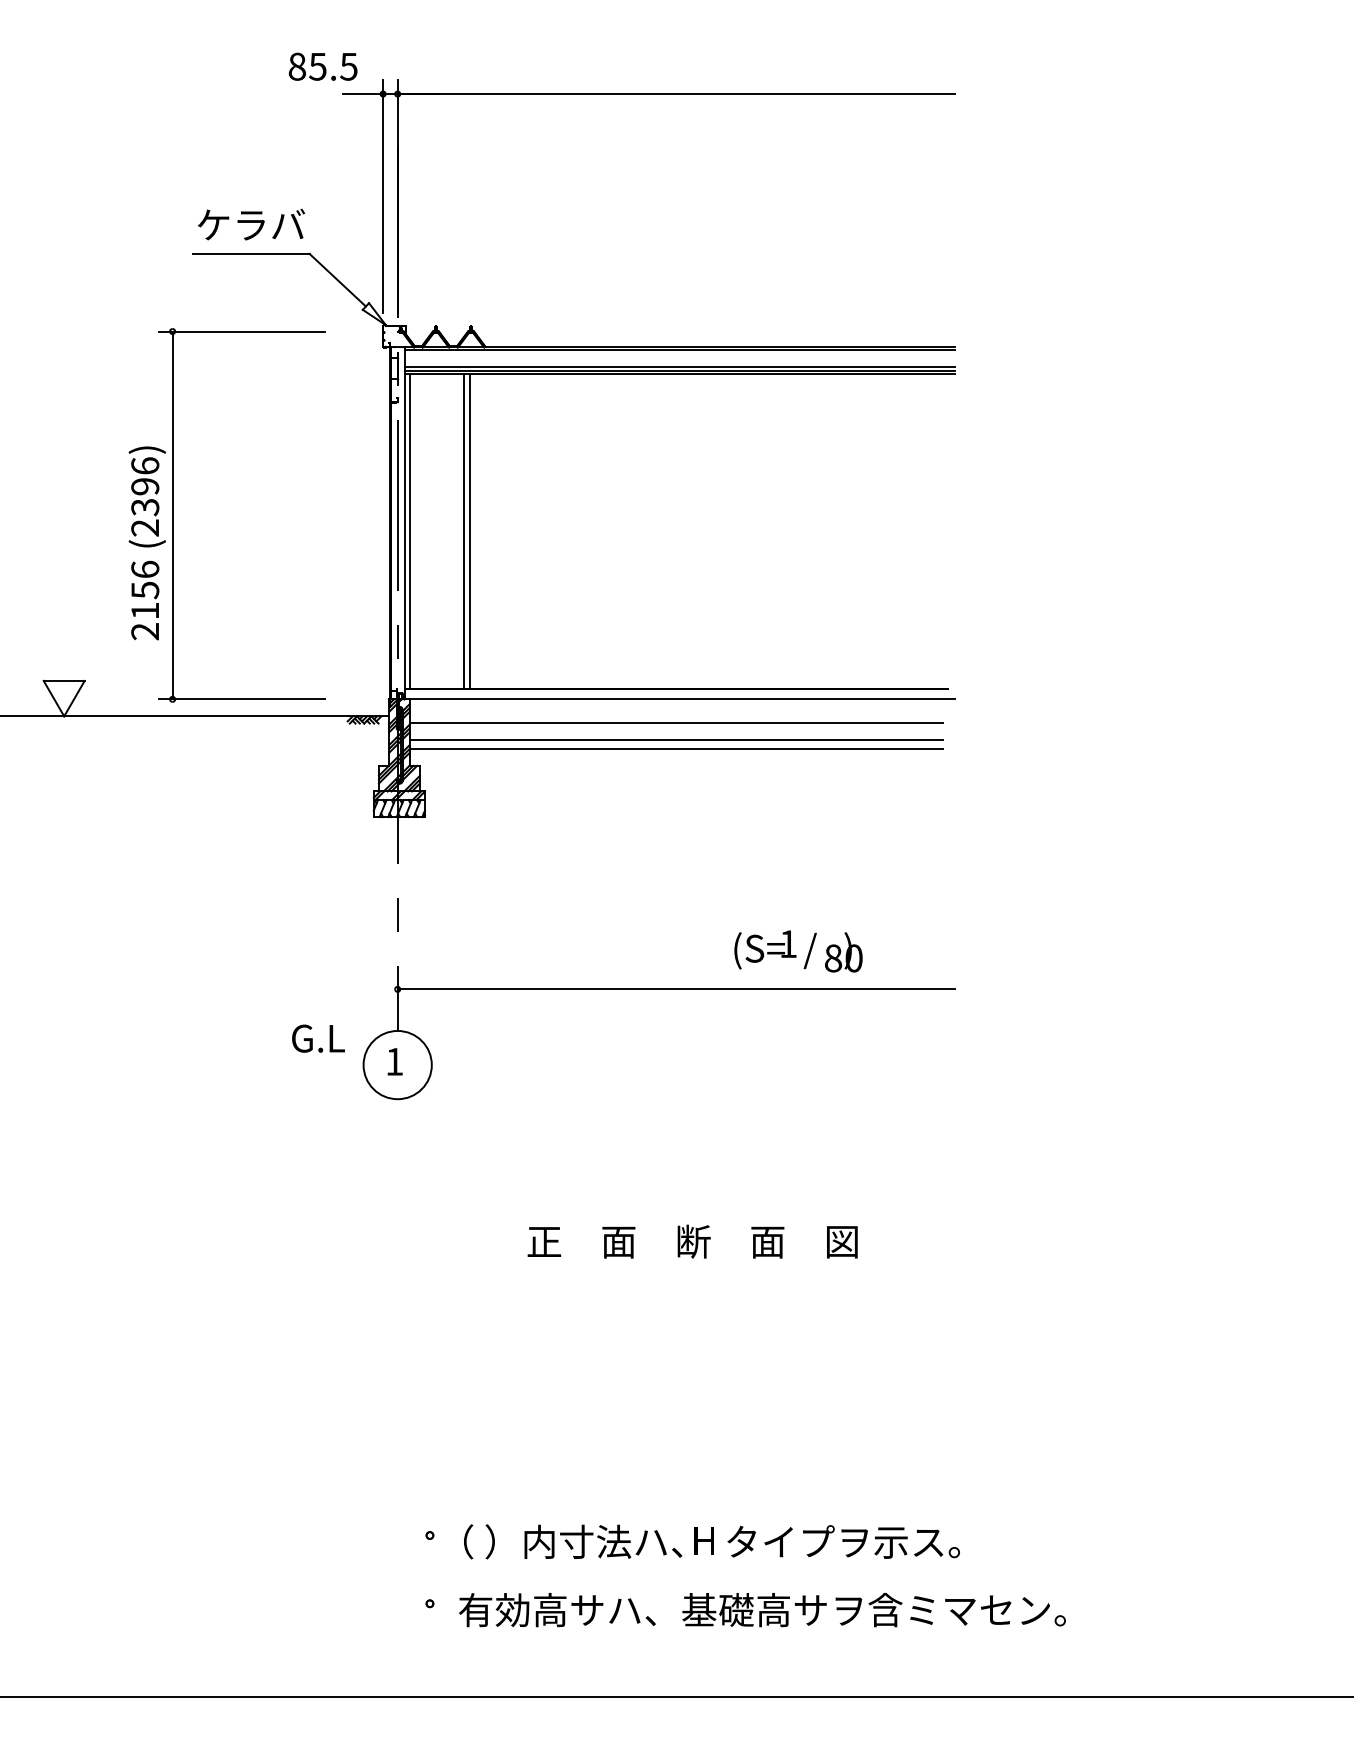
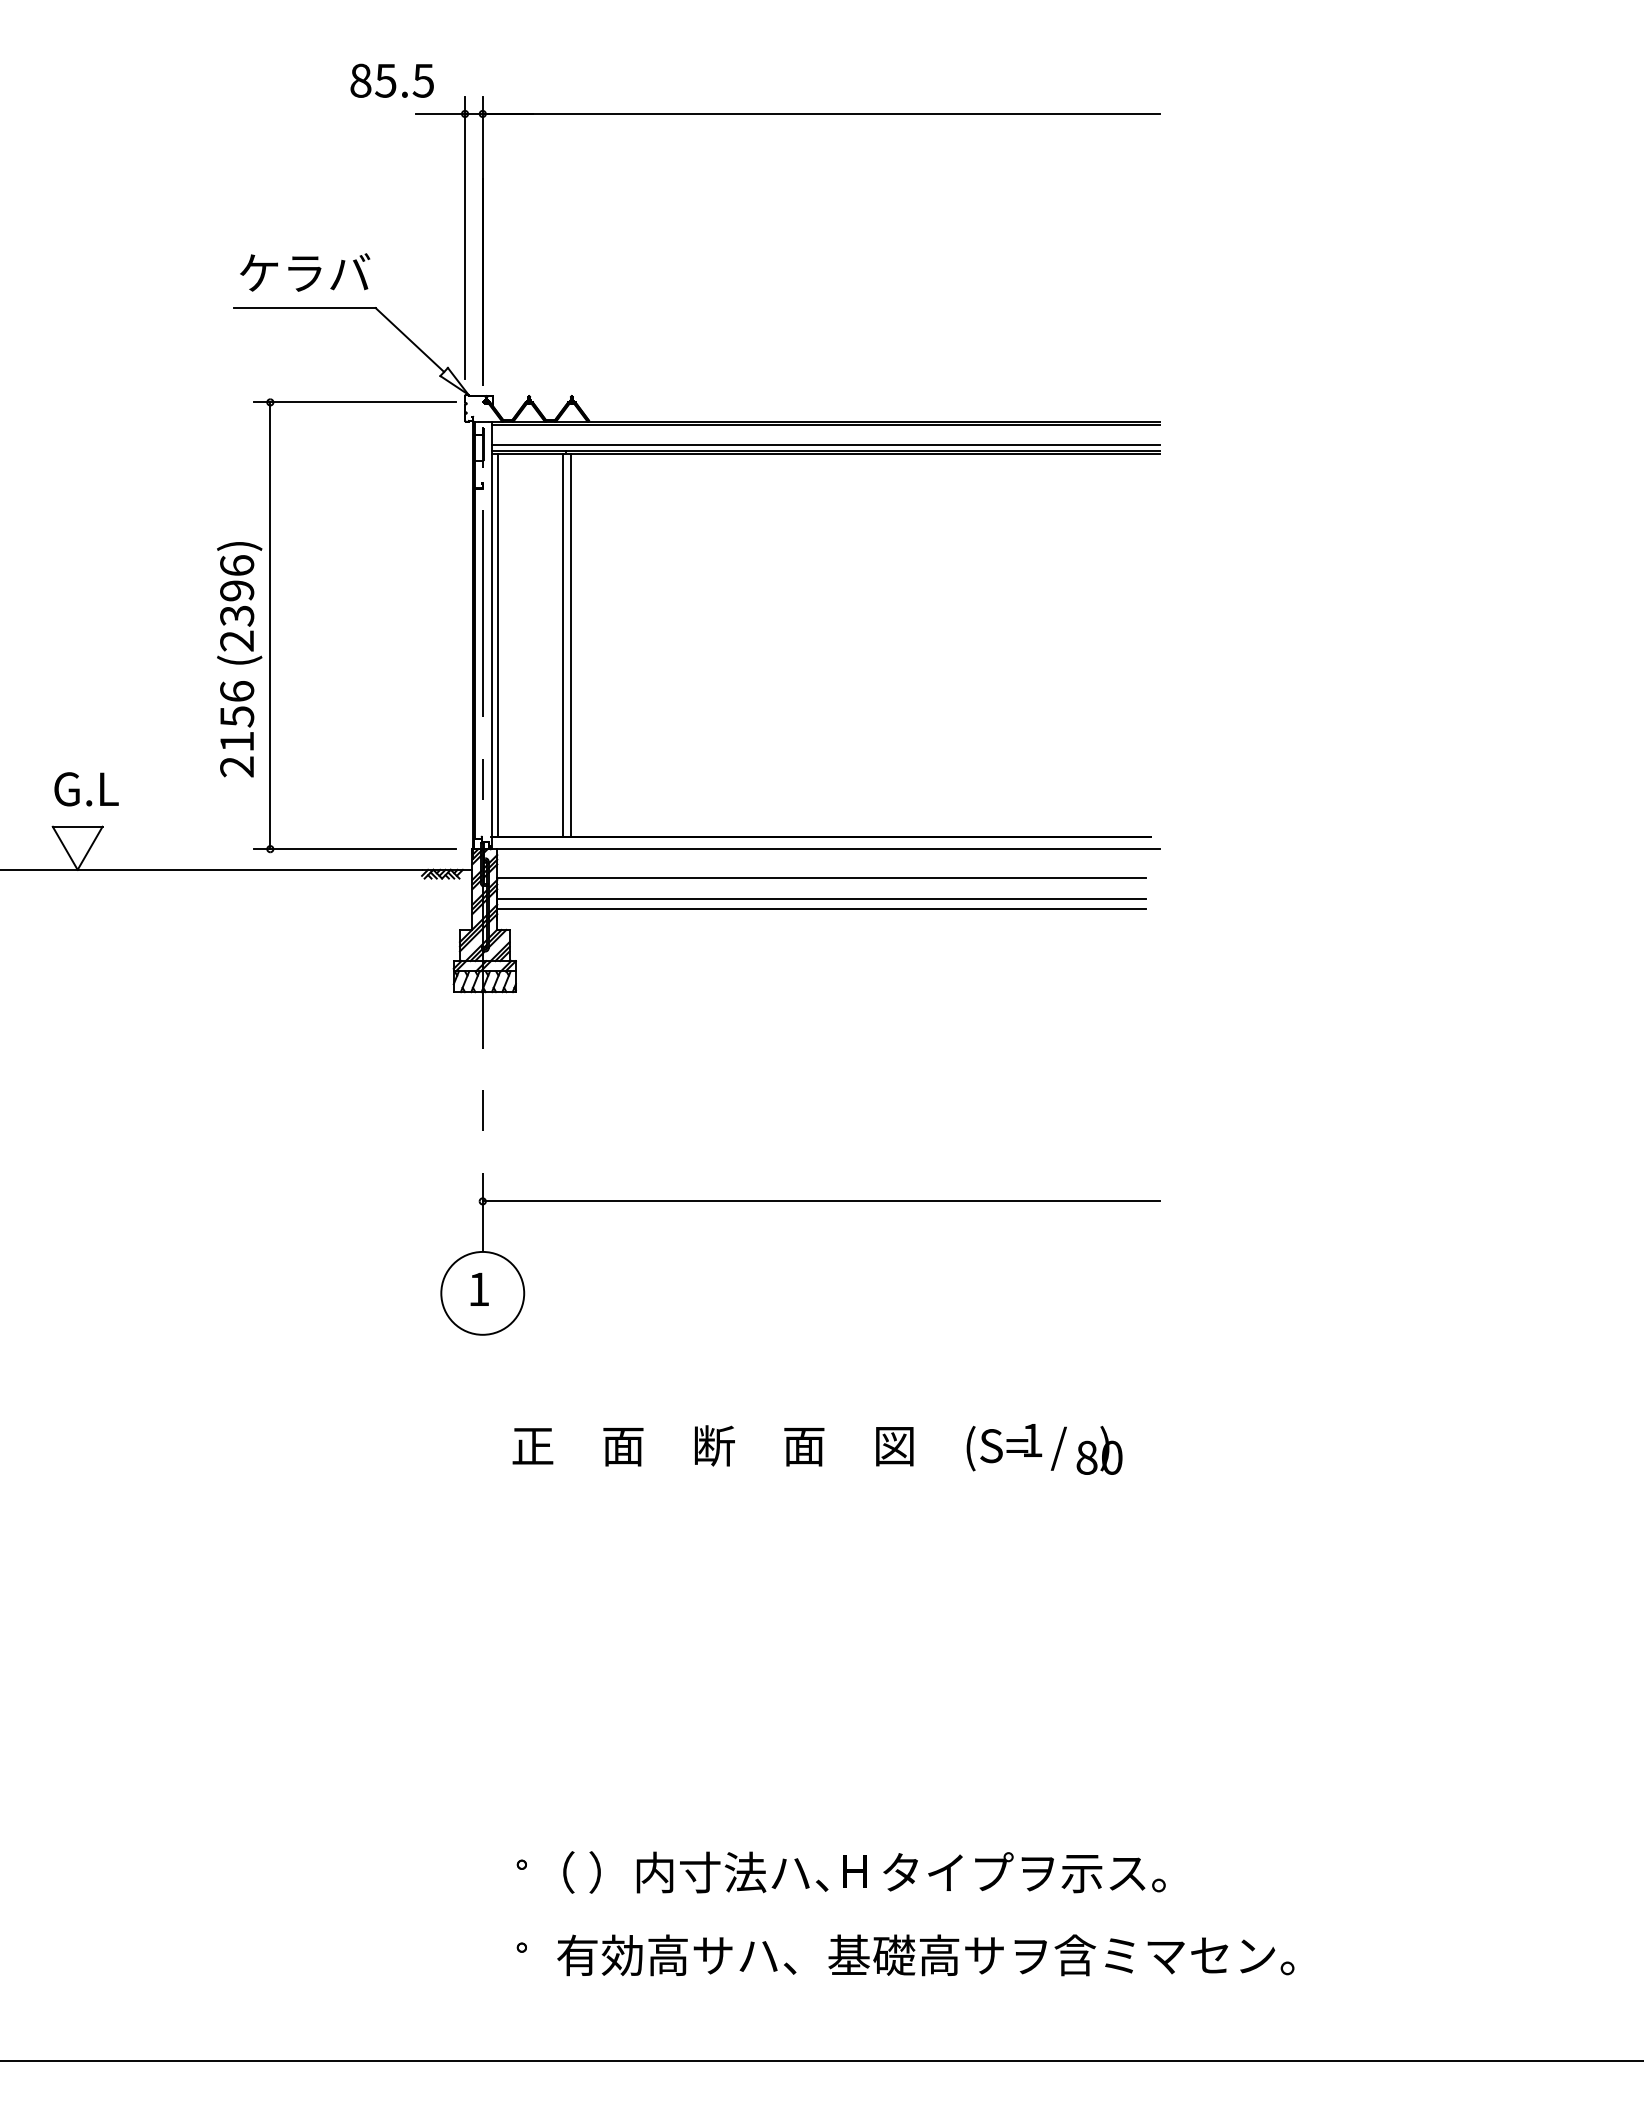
part: (172, 515) -> (270, 625), moved
text: (798, 951) -> (1044, 1449), moved
text: (318, 1038) -> (86, 789), moved
text: (692, 1241) -> (712, 1445), moved

